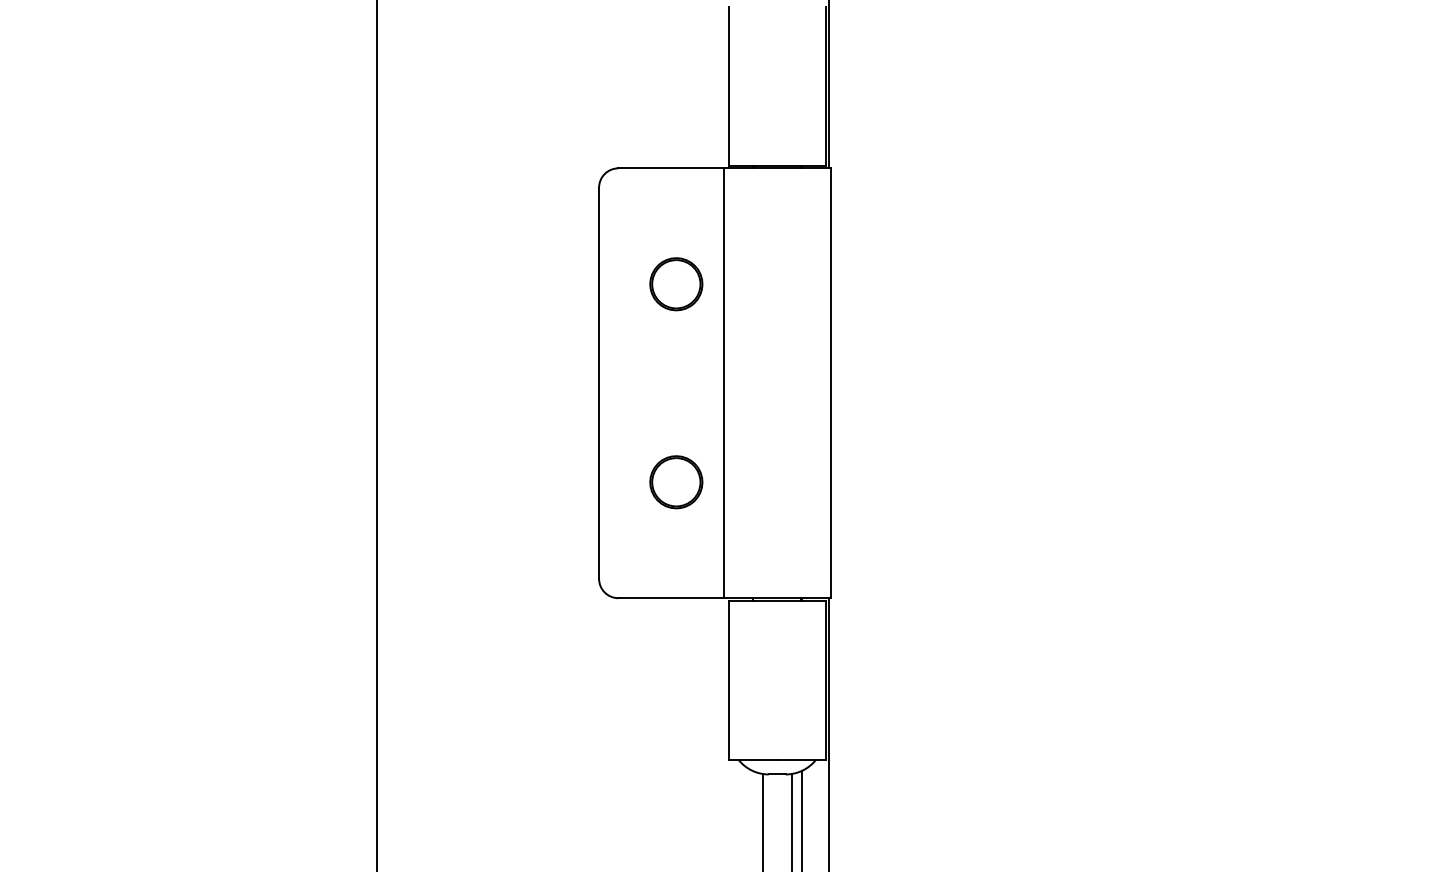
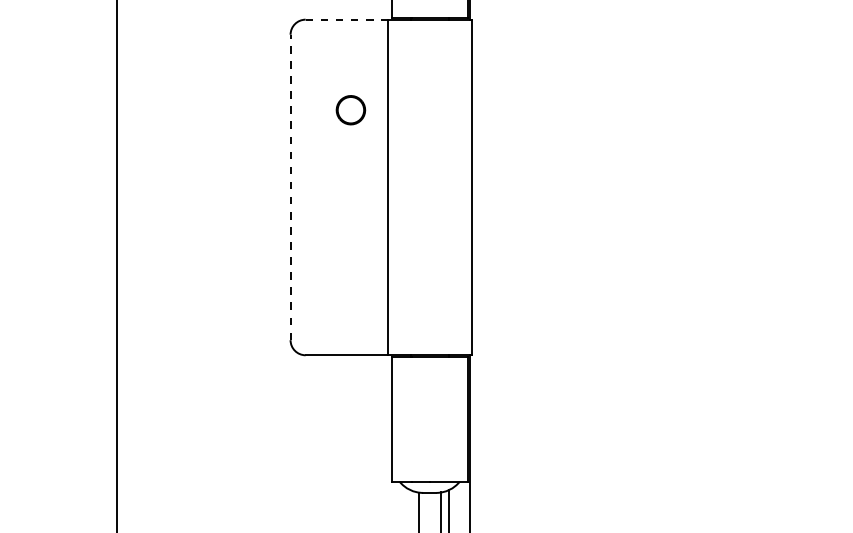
line: (671, 168) -> (347, 19), solid -> dashed
part: (676, 284) -> (351, 110), size x0.7
line: (599, 383) -> (290, 187), solid -> dashed
part: (676, 482) -> (351, 264), removed

